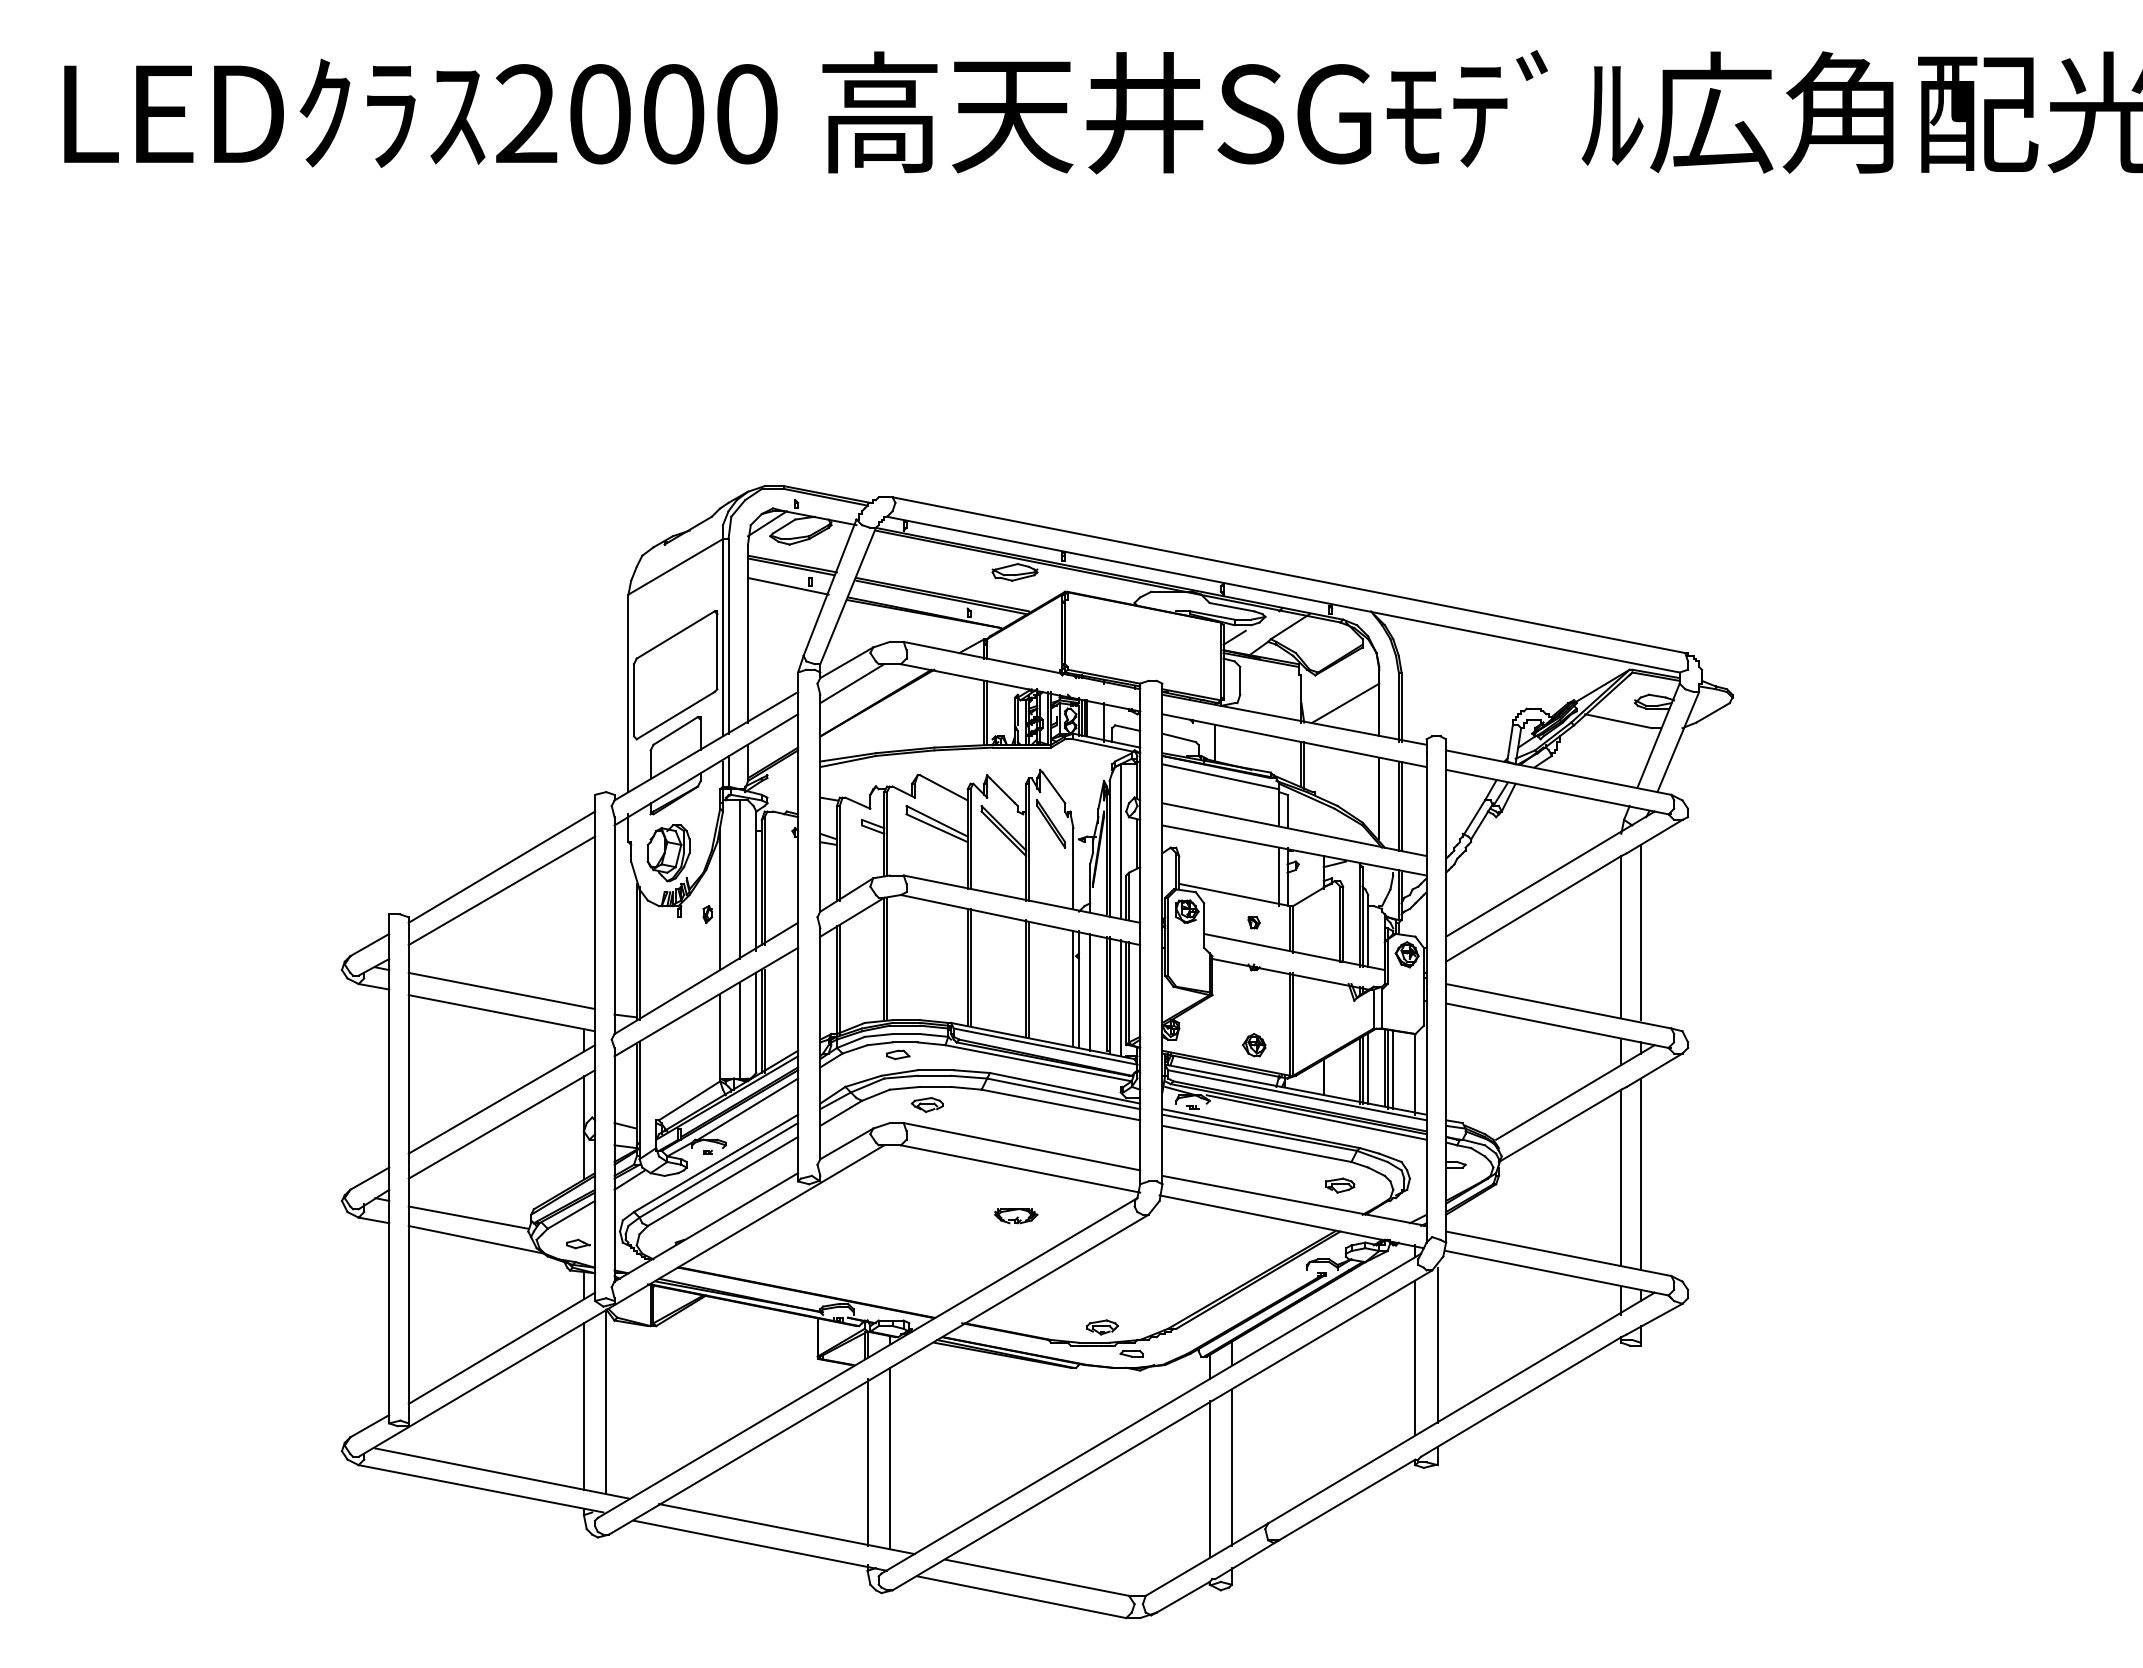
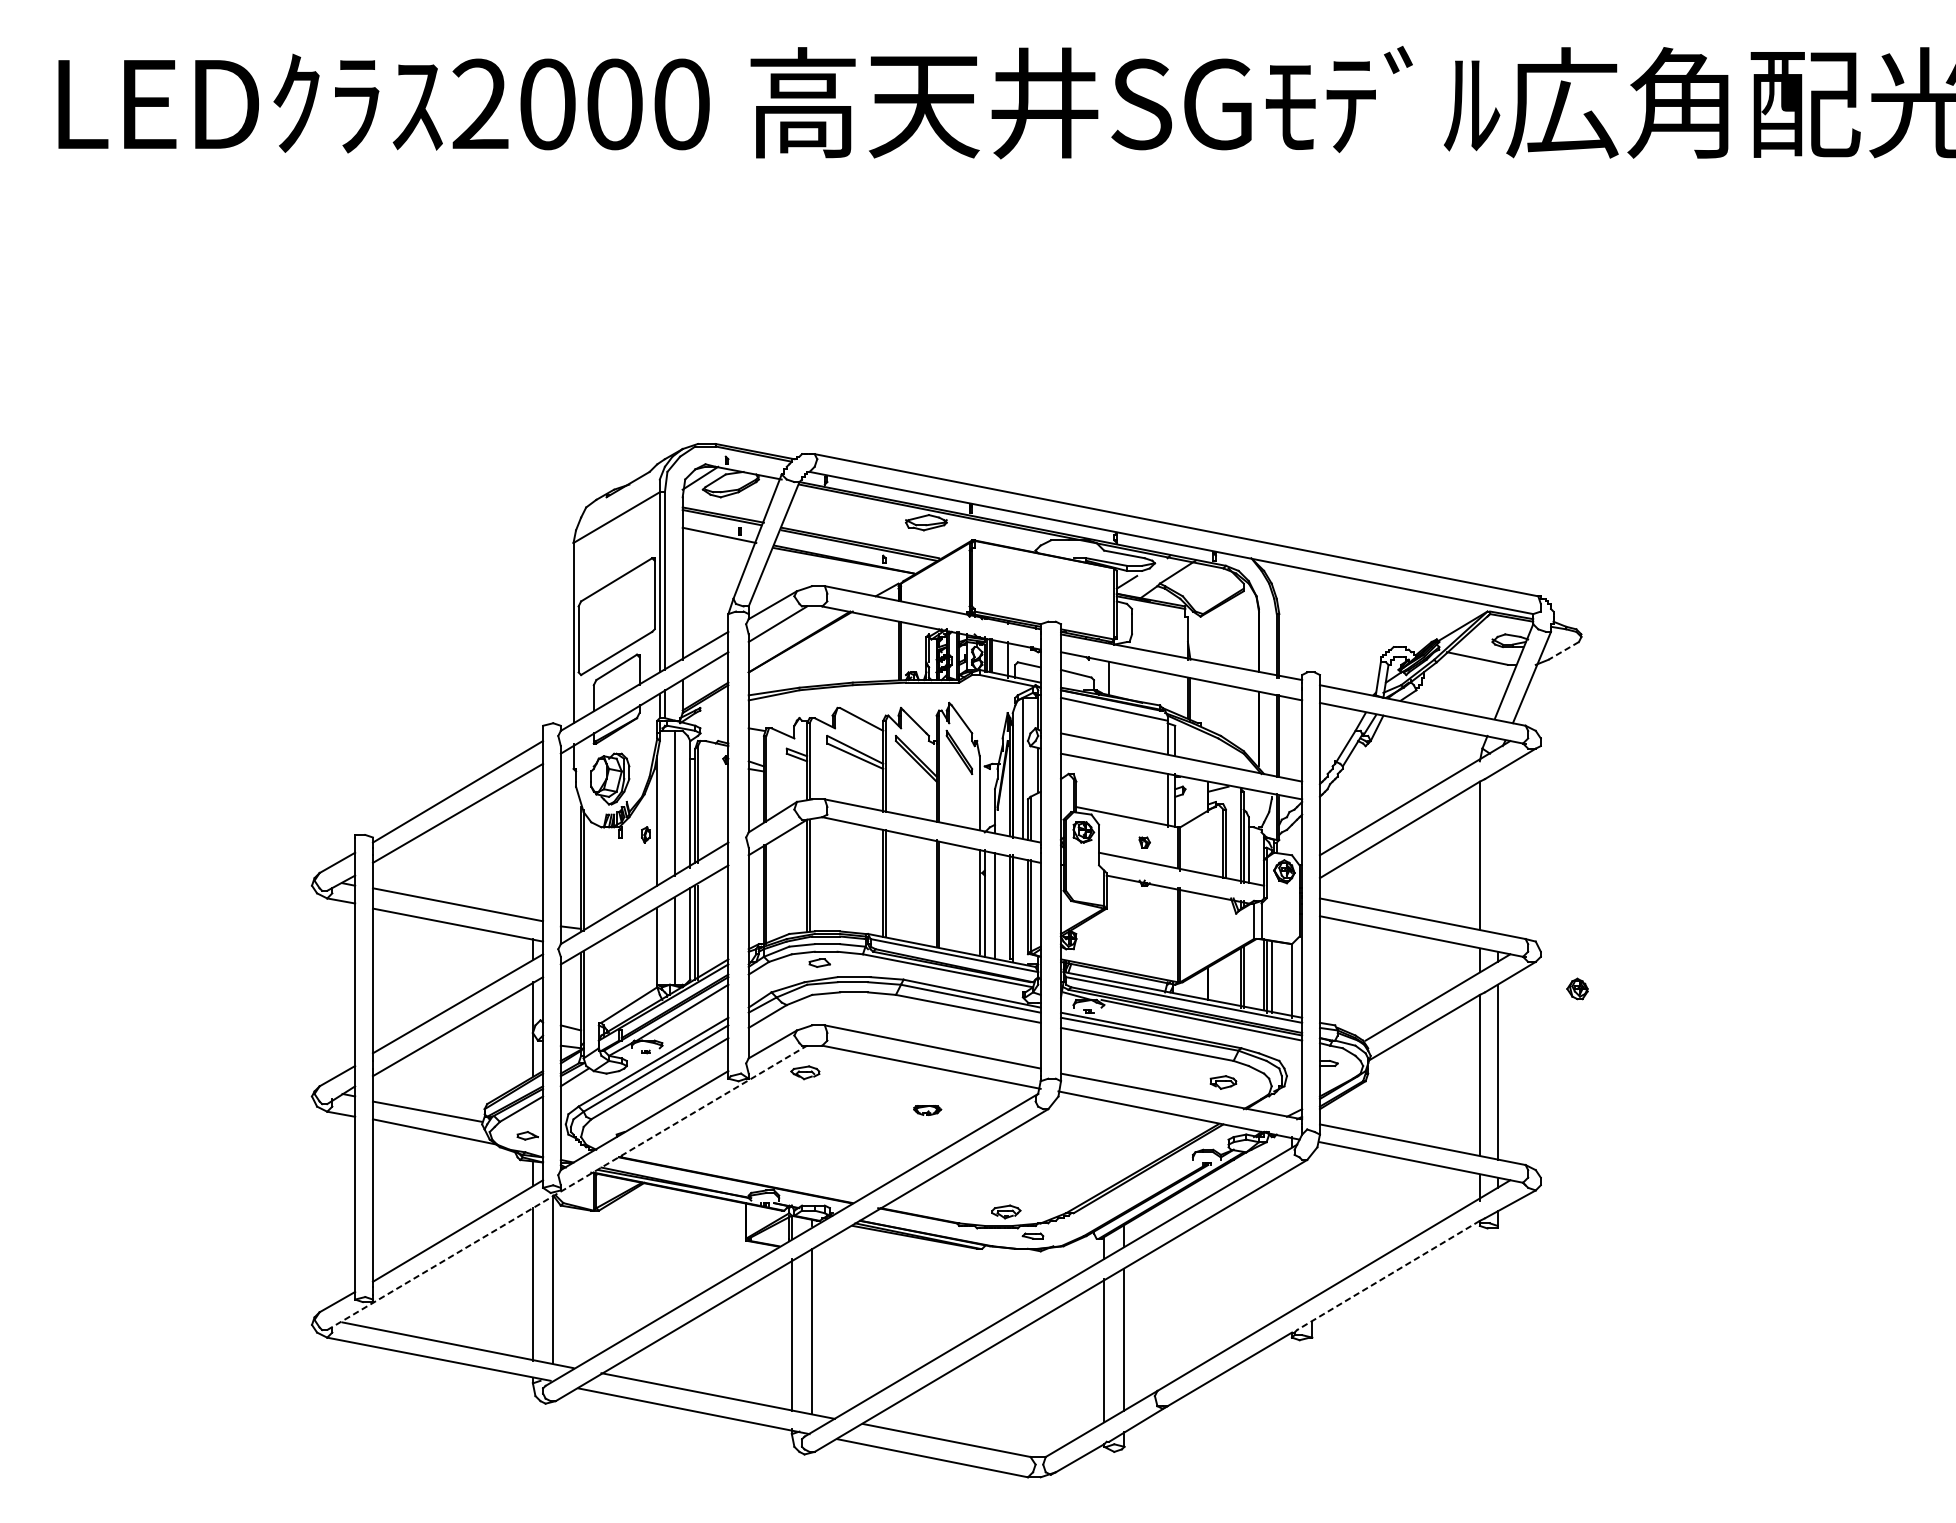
line: (1345, 702) -> (1228, 641), removed
line: (1712, 713) -> (1563, 651), solid -> dashed
line: (1640, 932) -> (1497, 851), removed
line: (1120, 997) -> (1022, 910), removed
part: (1253, 1045) -> (1576, 989), moved
line: (1368, 1068) -> (1249, 975), removed
part: (927, 1104) -> (805, 1072), moved
part: (1016, 1216) -> (927, 1110), size x0.7
line: (621, 1300) -> (567, 1187), solid -> dashed
line: (1437, 1345) -> (1312, 1228), removed
line: (1415, 1357) -> (1292, 1239), removed
line: (1521, 1396) -> (1388, 1275), solid -> dashed

